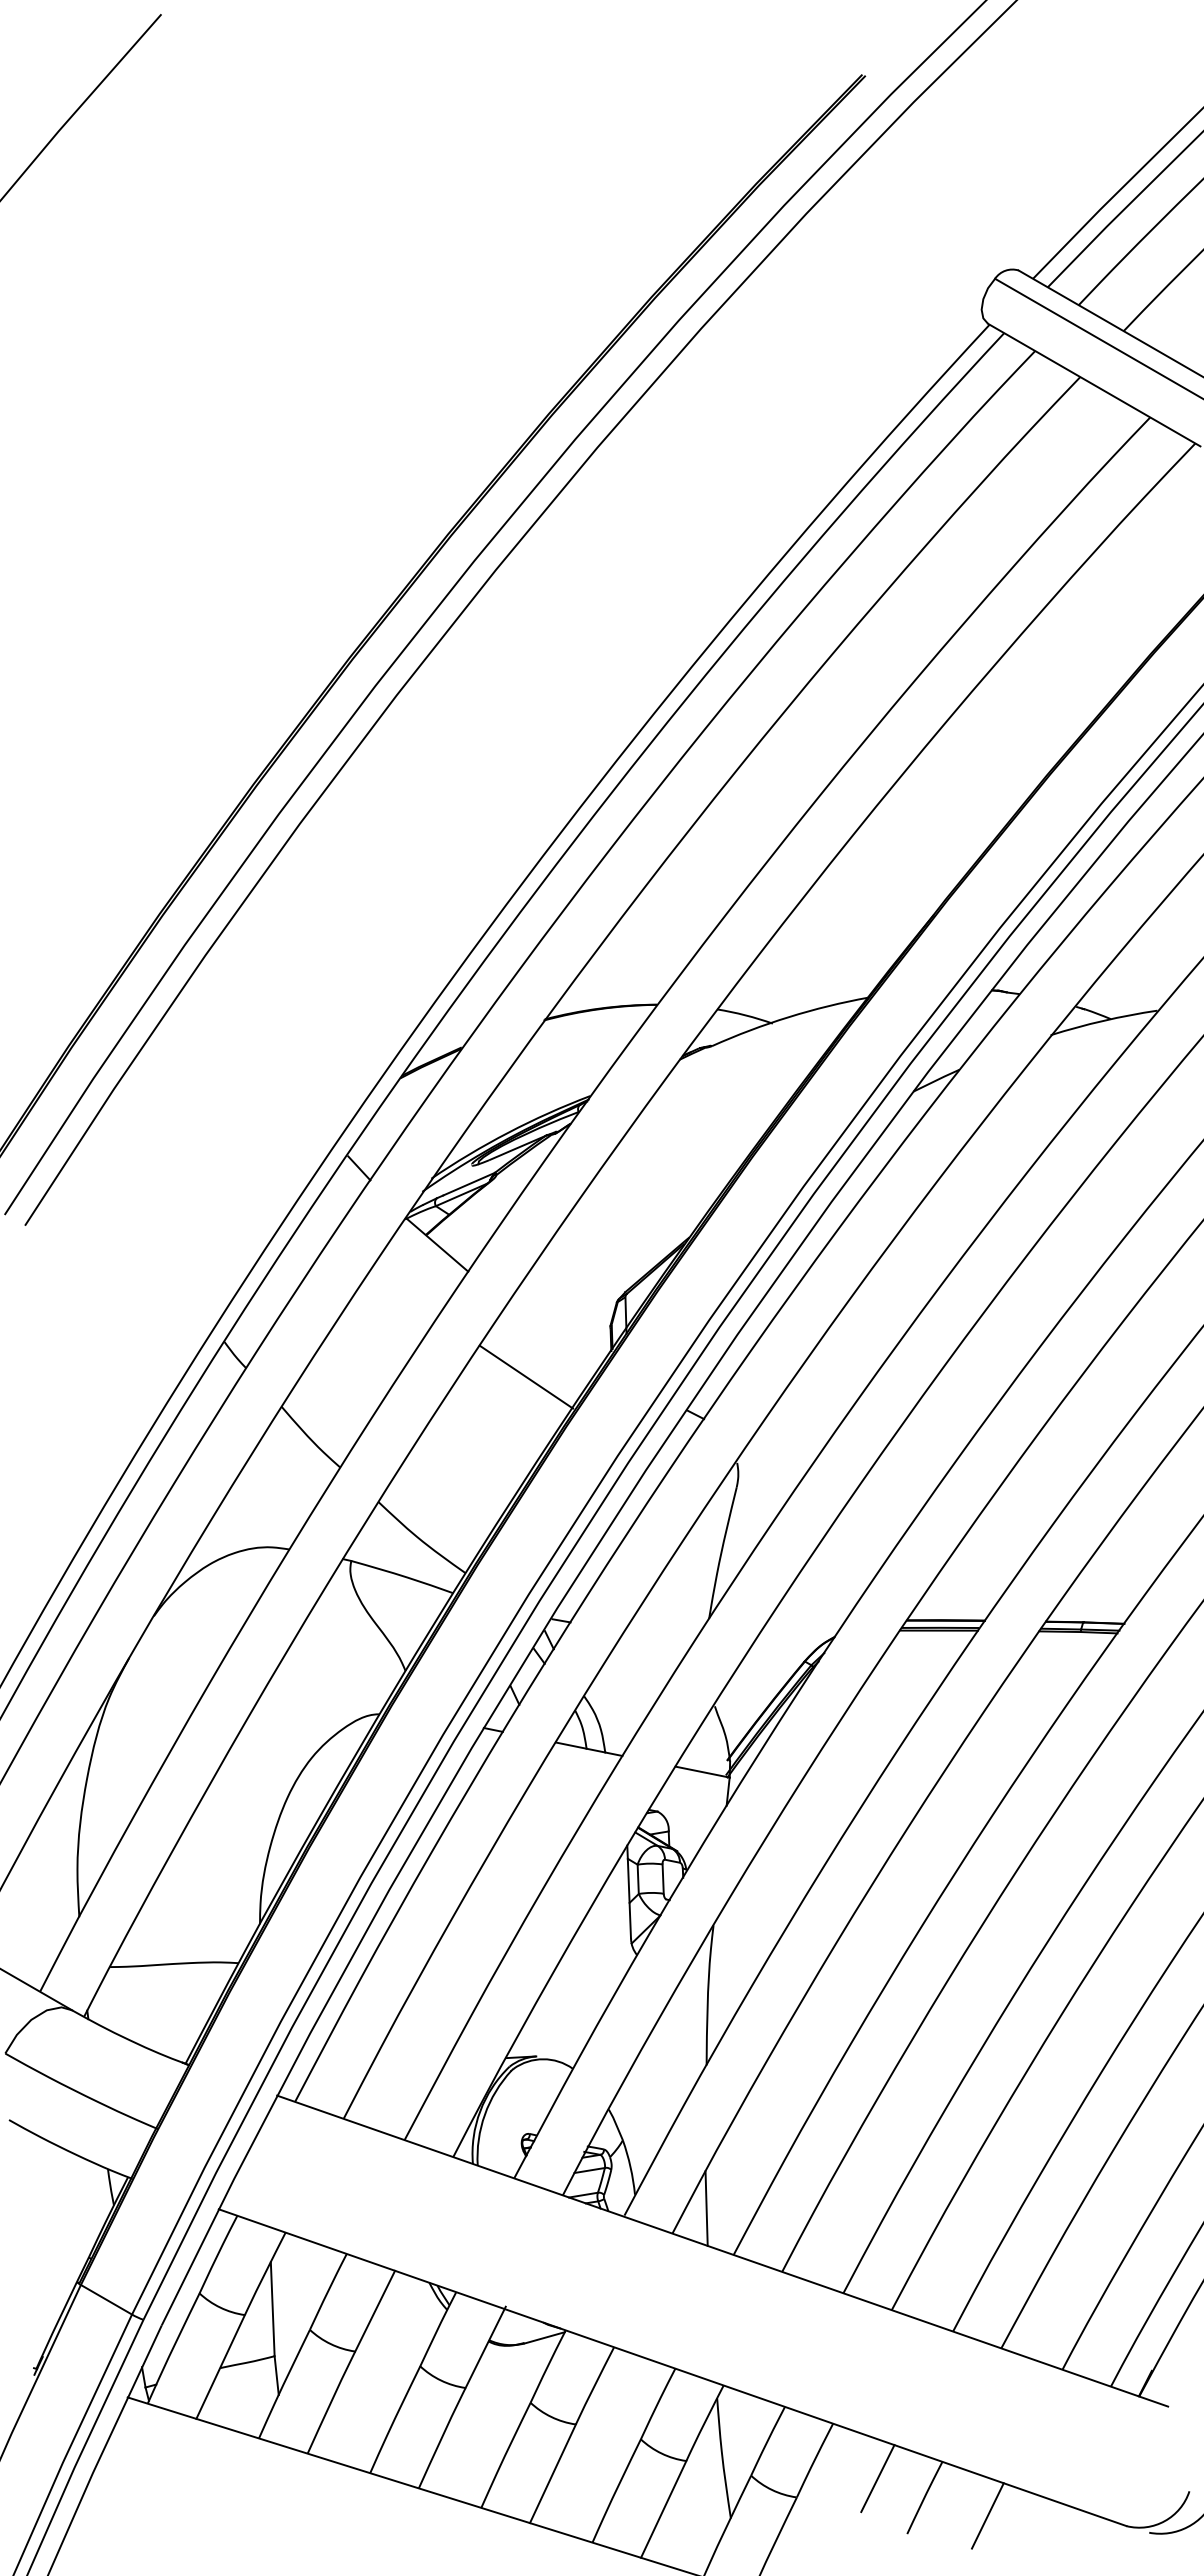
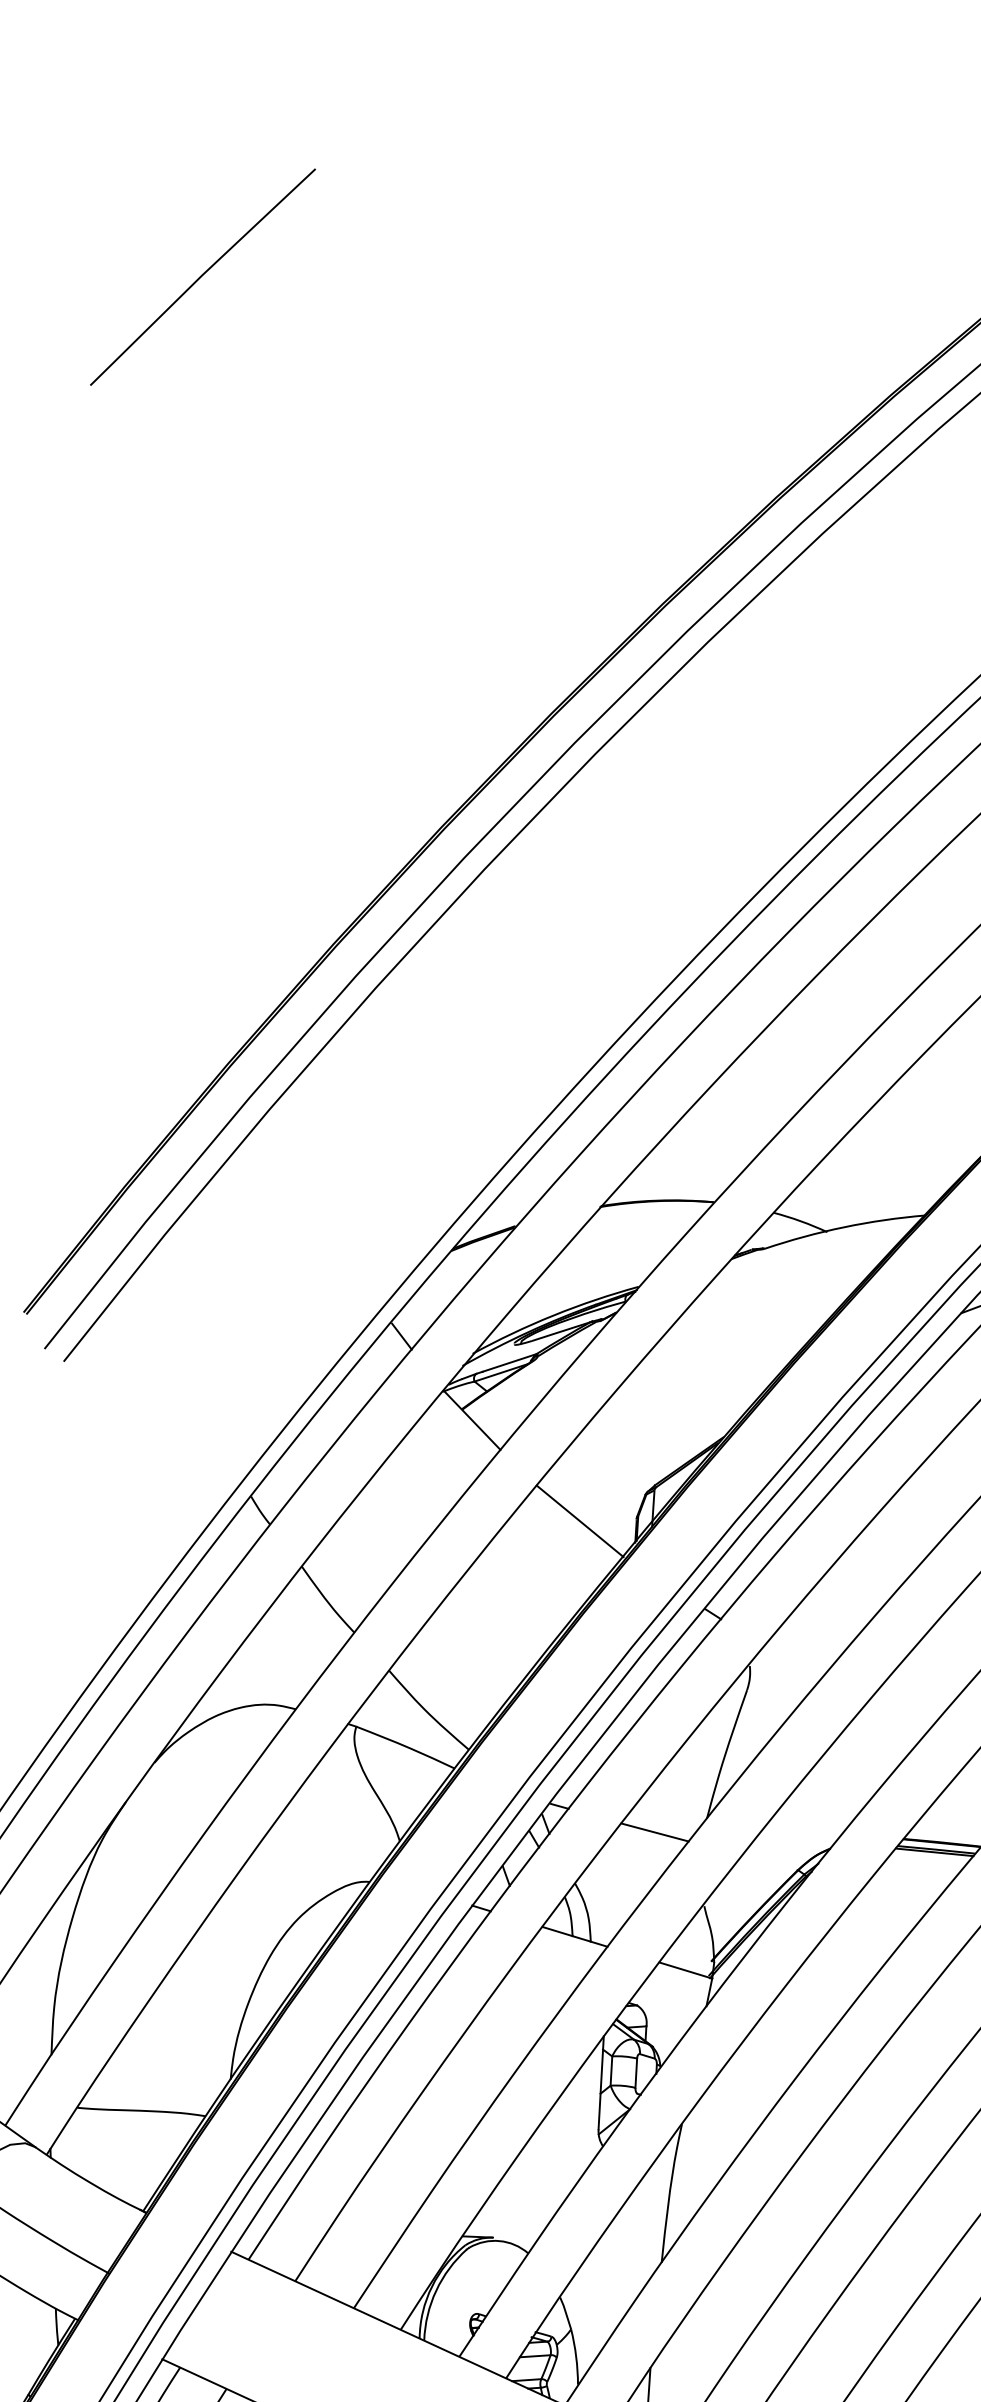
line: (526, 1376) -> (580, 1520), moved
line: (658, 1637) -> (654, 1832), added

